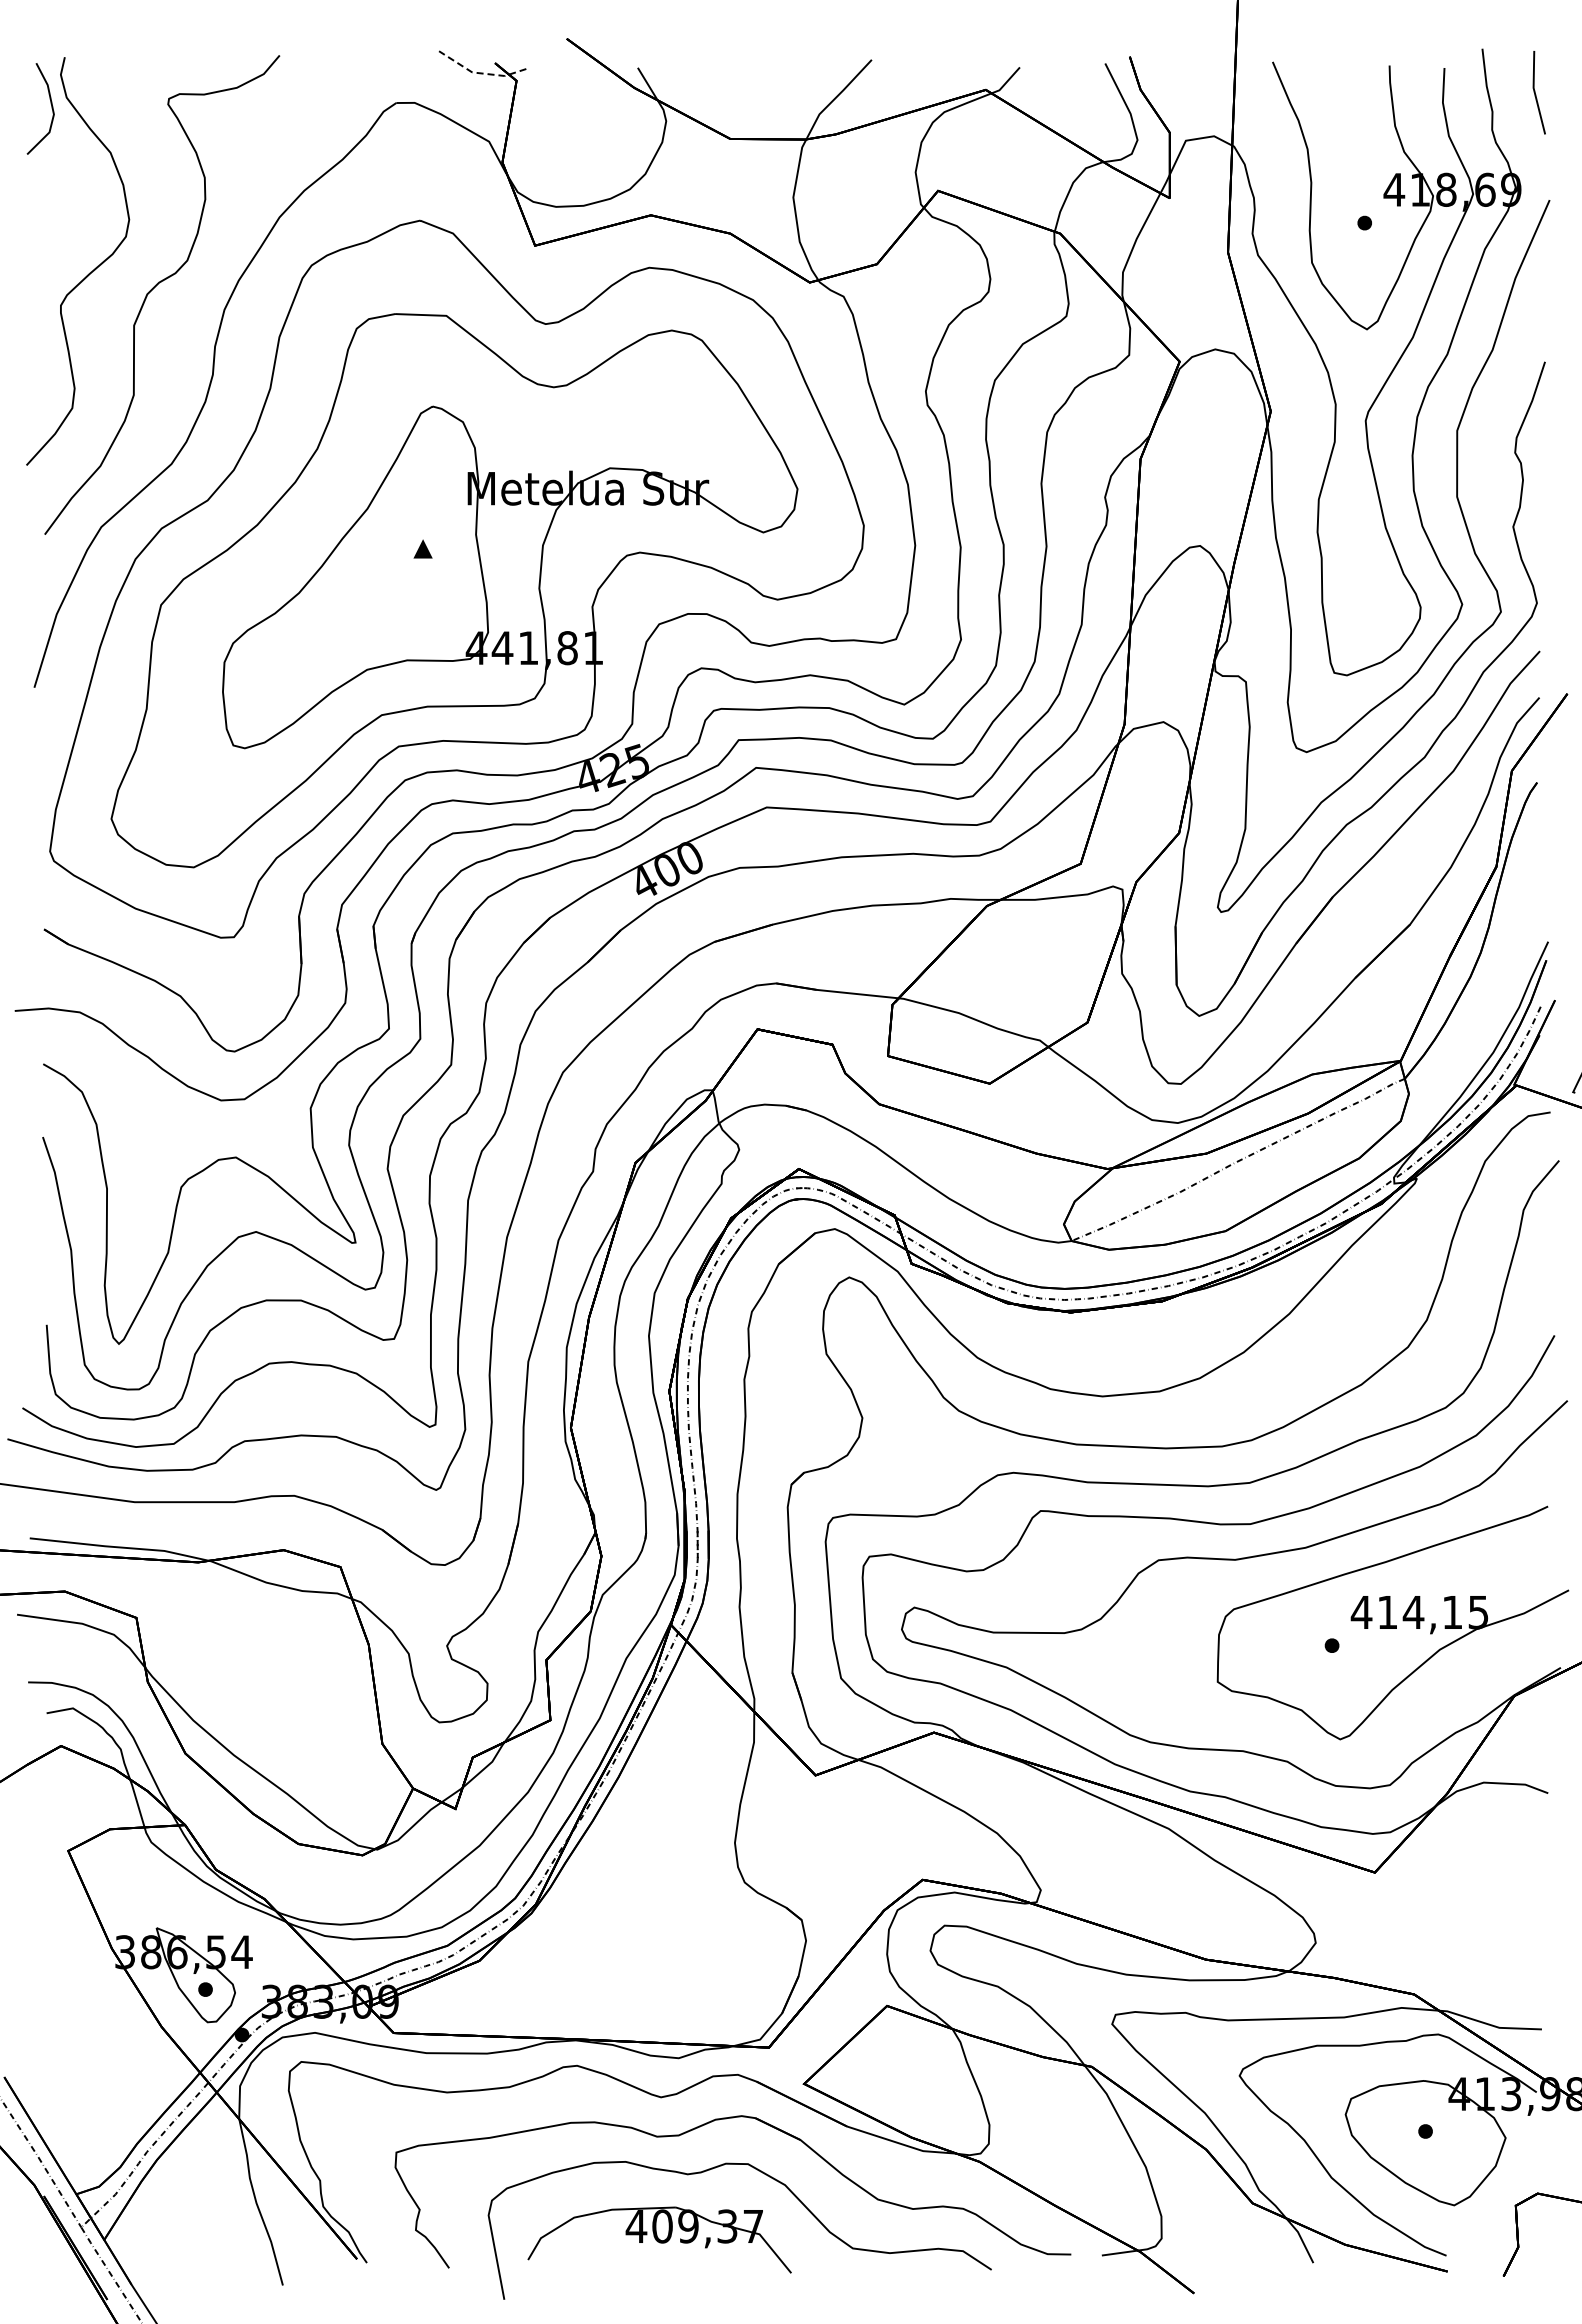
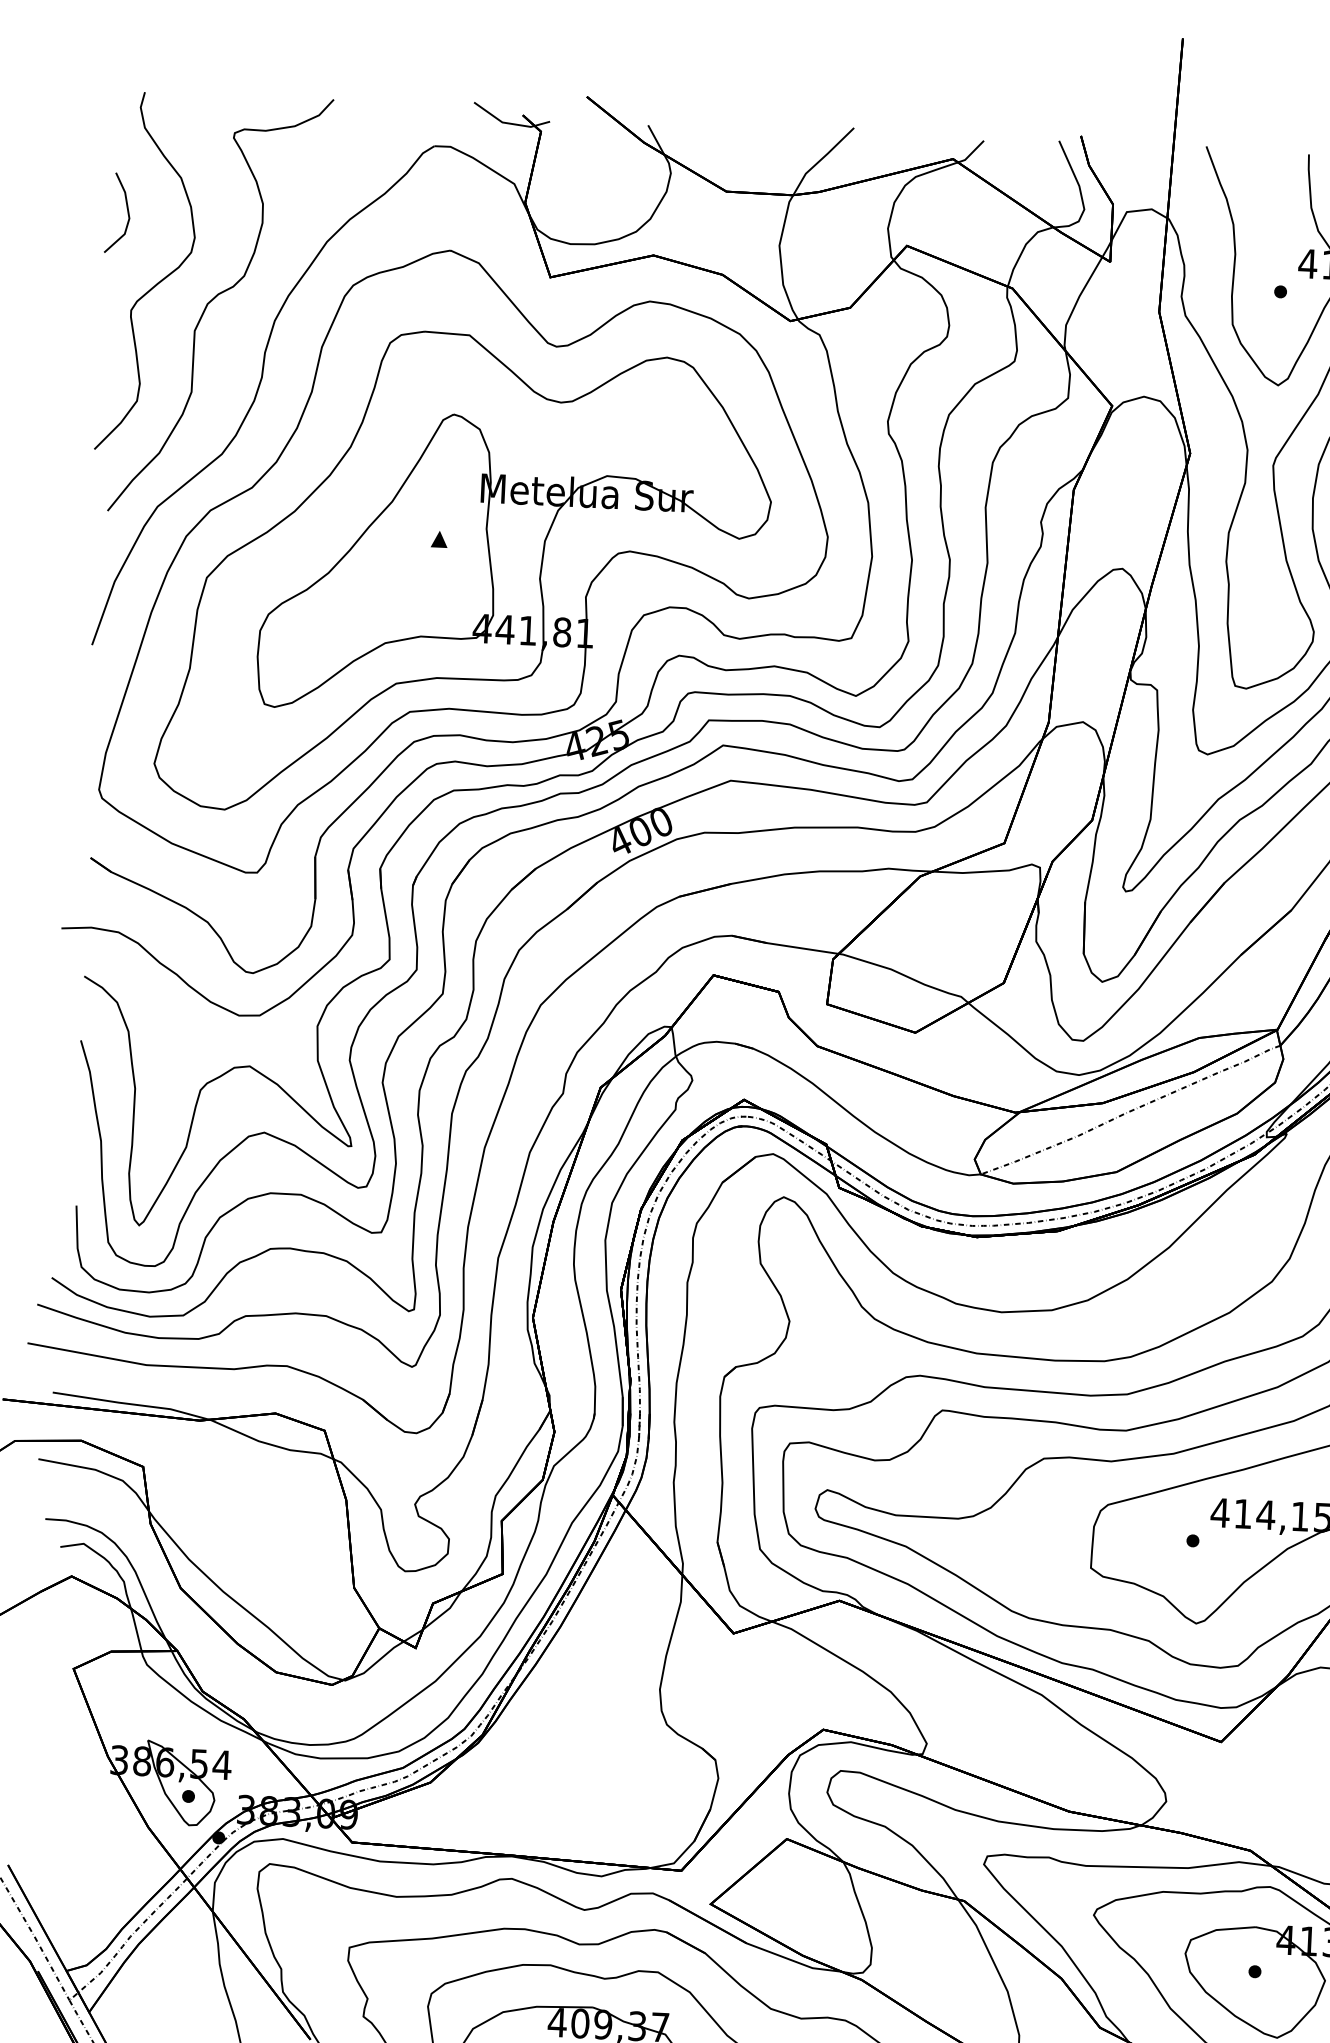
line: (480, 73) -> (509, 123), dashed -> solid
line: (50, 104) -> (126, 209), moved

